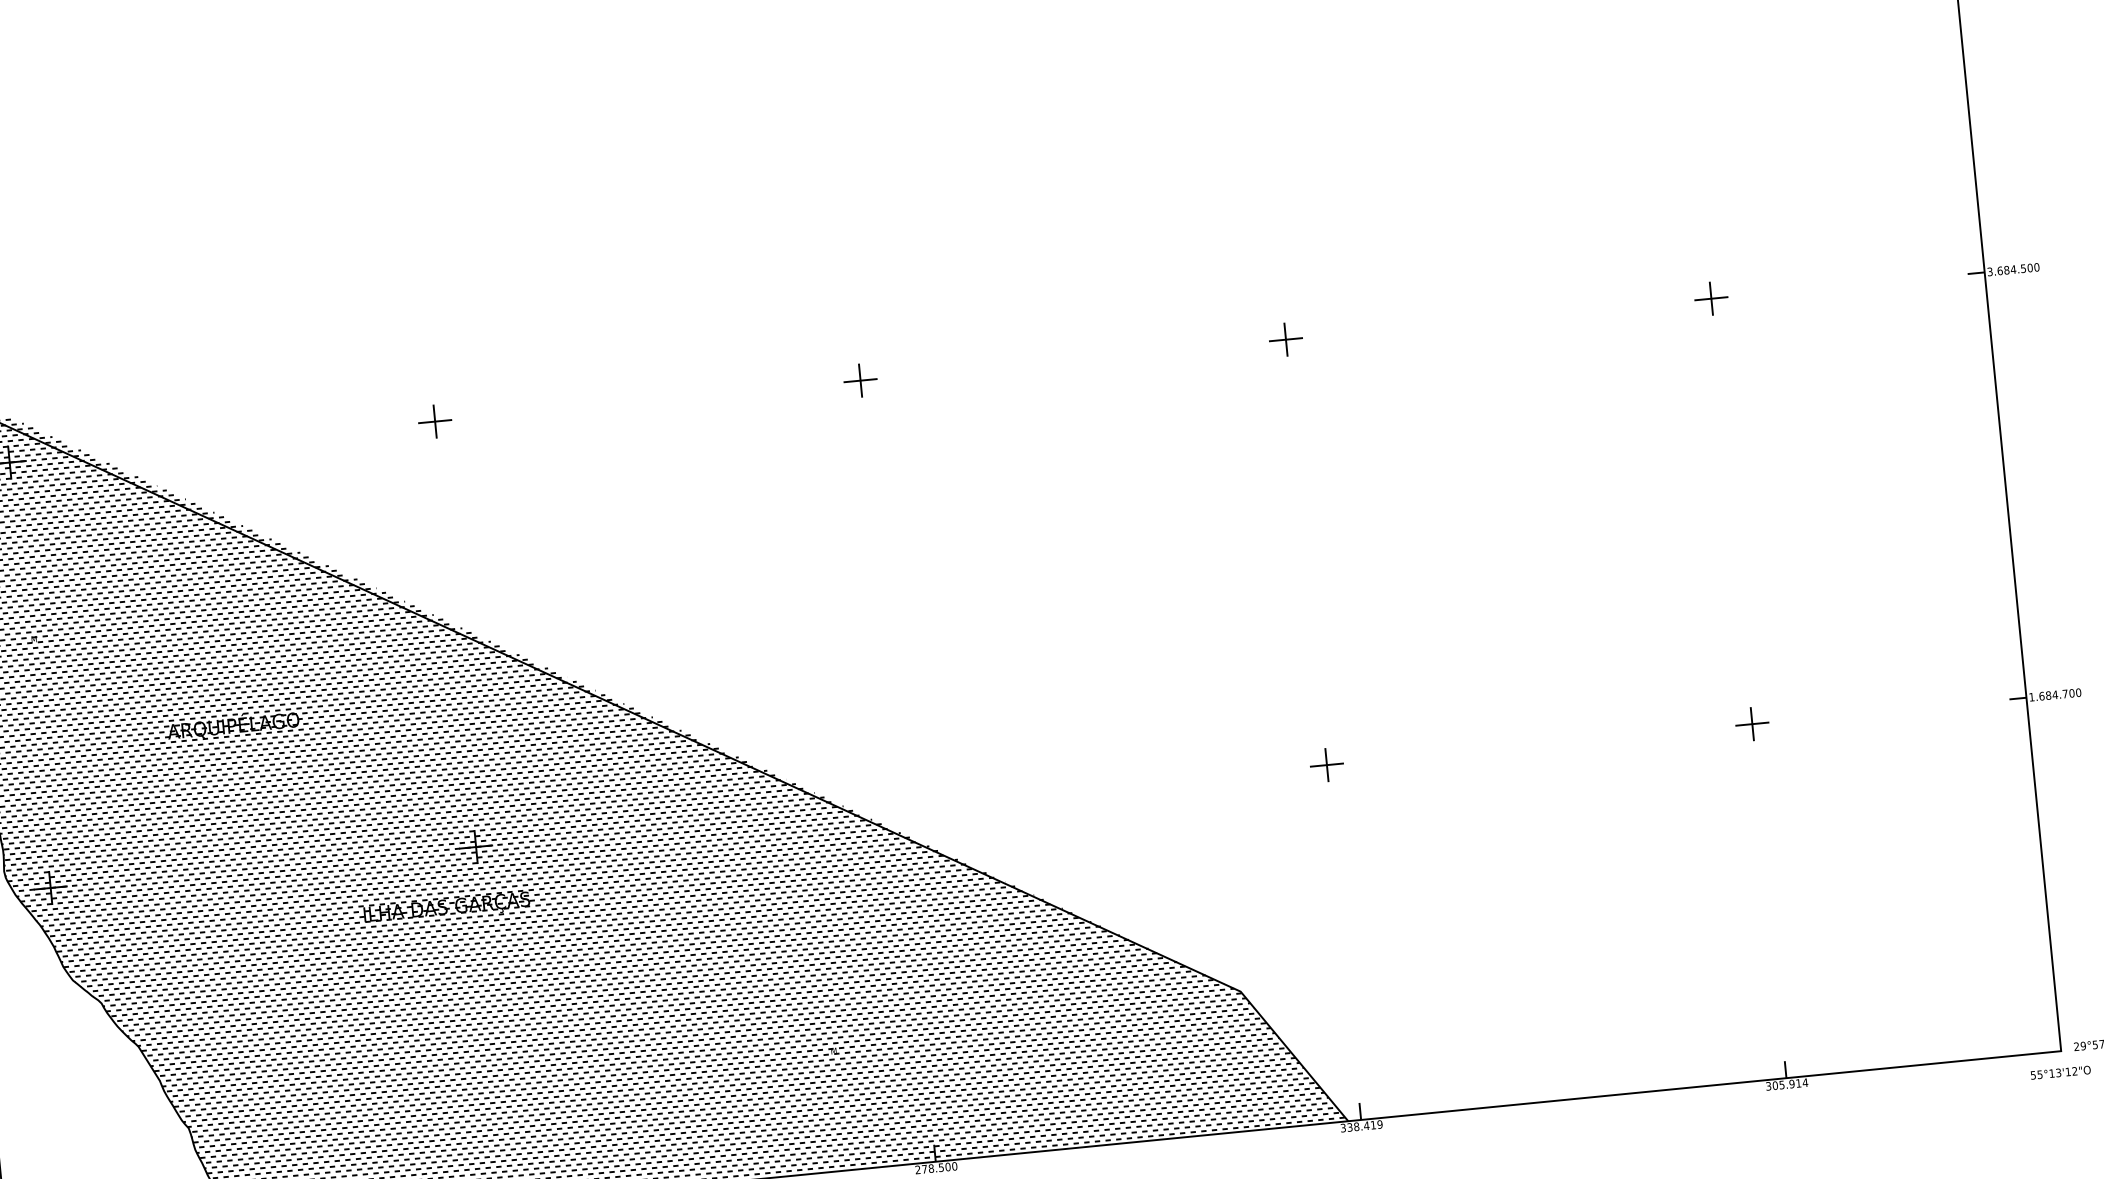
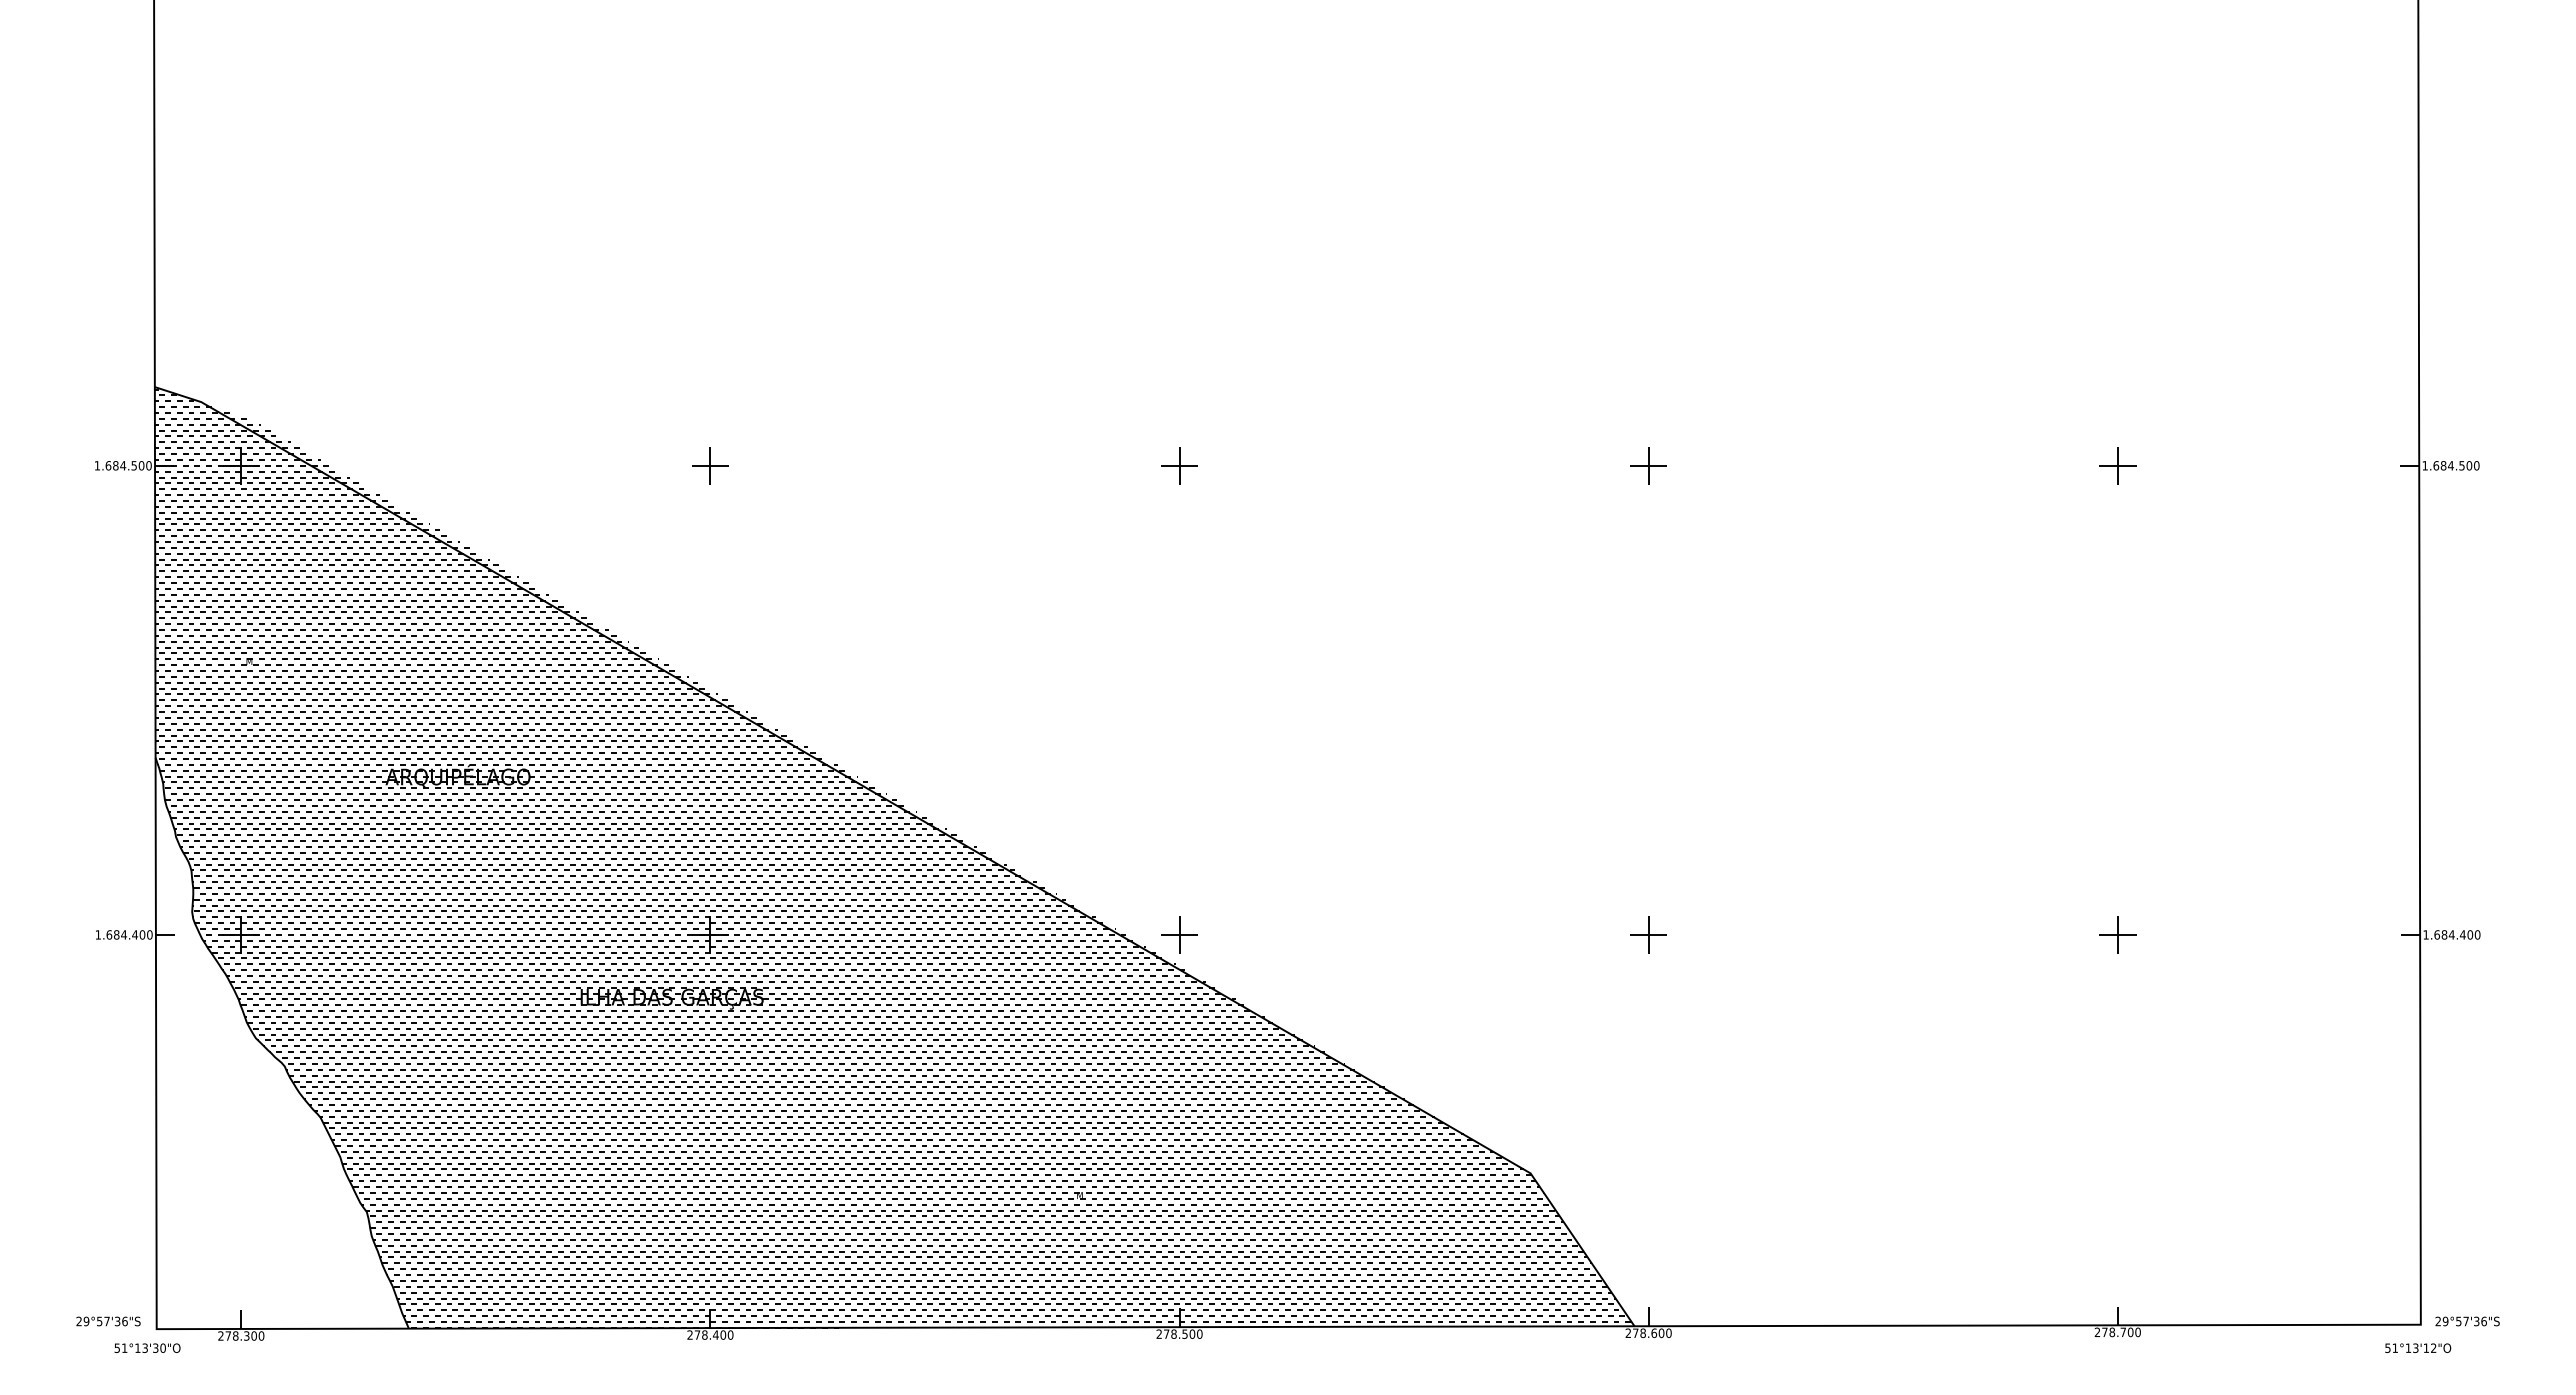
text: (1989, 271) -> (2424, 465), 3.684.500 -> 1.684.500
text: (2064, 693) -> (2462, 934), 1.684.700 -> 1.684.400
part: (901, 805) -> (1179, 934), added
text: (2039, 1074) -> (2394, 1347), 55°13'12"O -> 51°13'12"O
text: (1786, 1084) -> (2117, 1332), 305.914 -> 278.700
text: (1361, 1126) -> (1648, 1333), 338.419 -> 278.600

